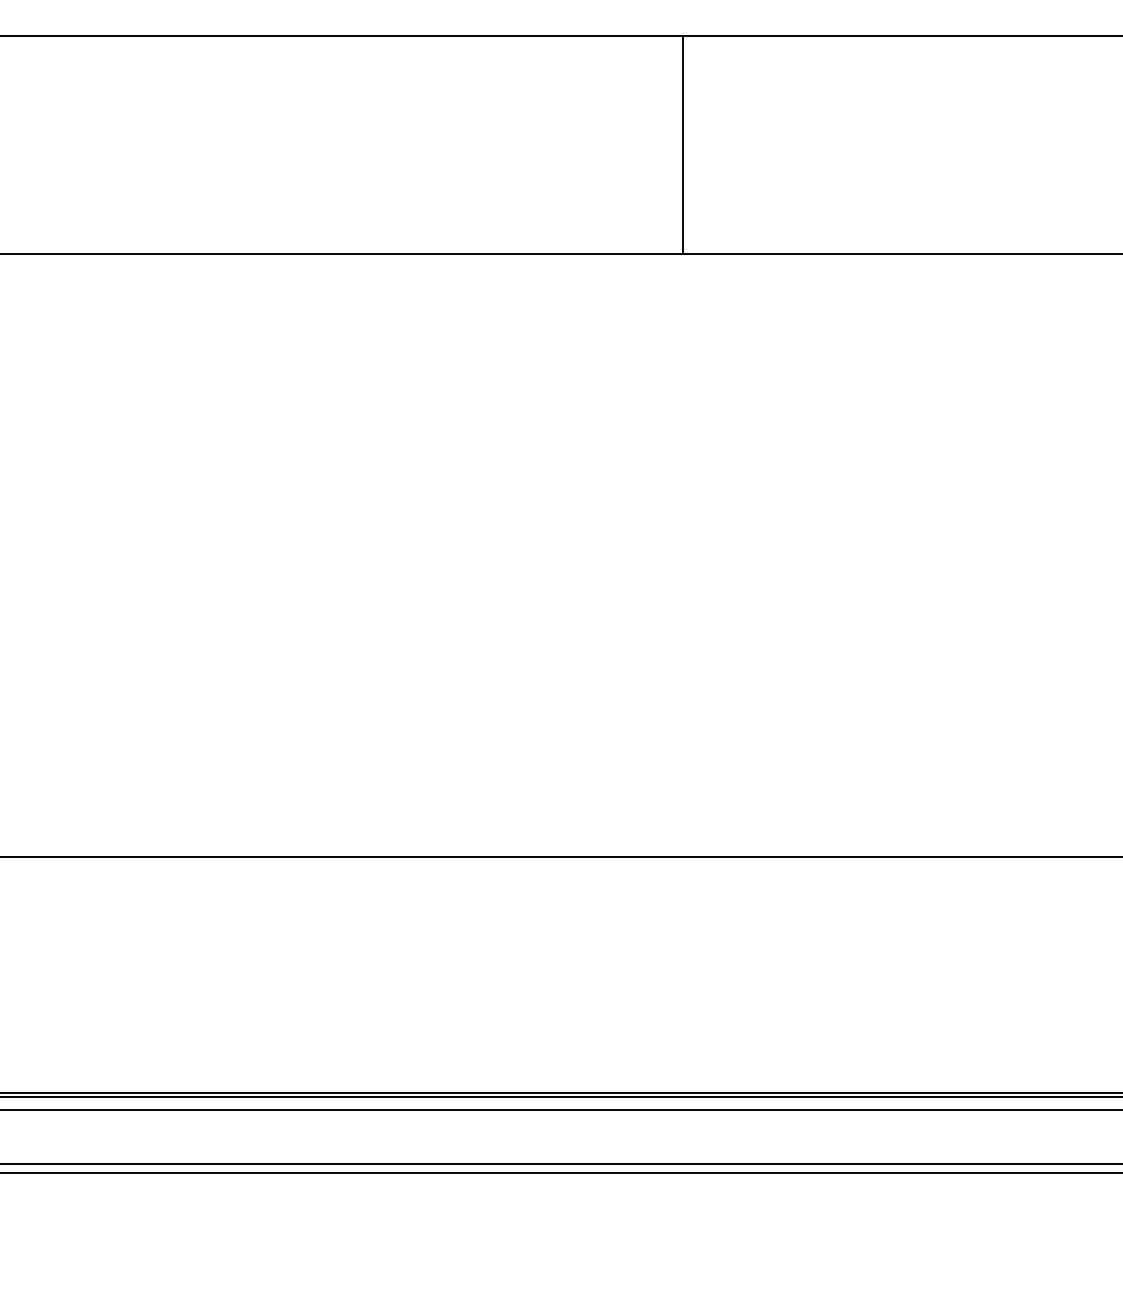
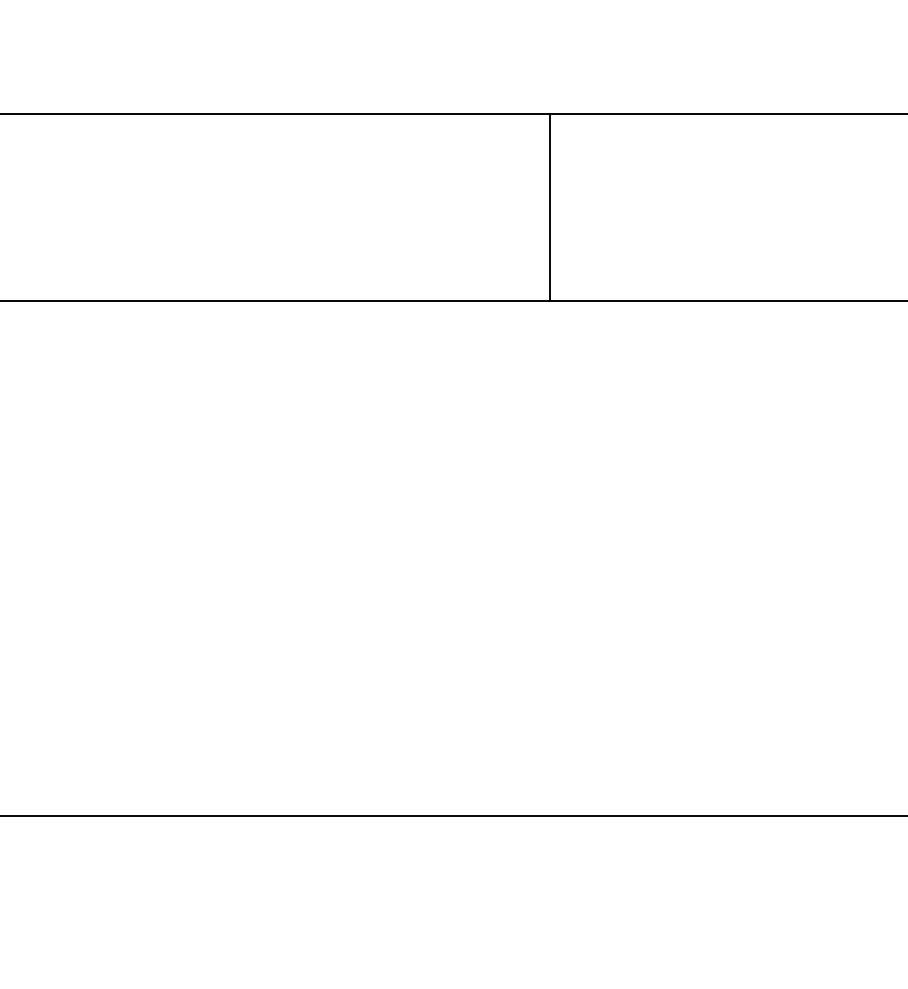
line: (683, 144) -> (549, 207), moved

